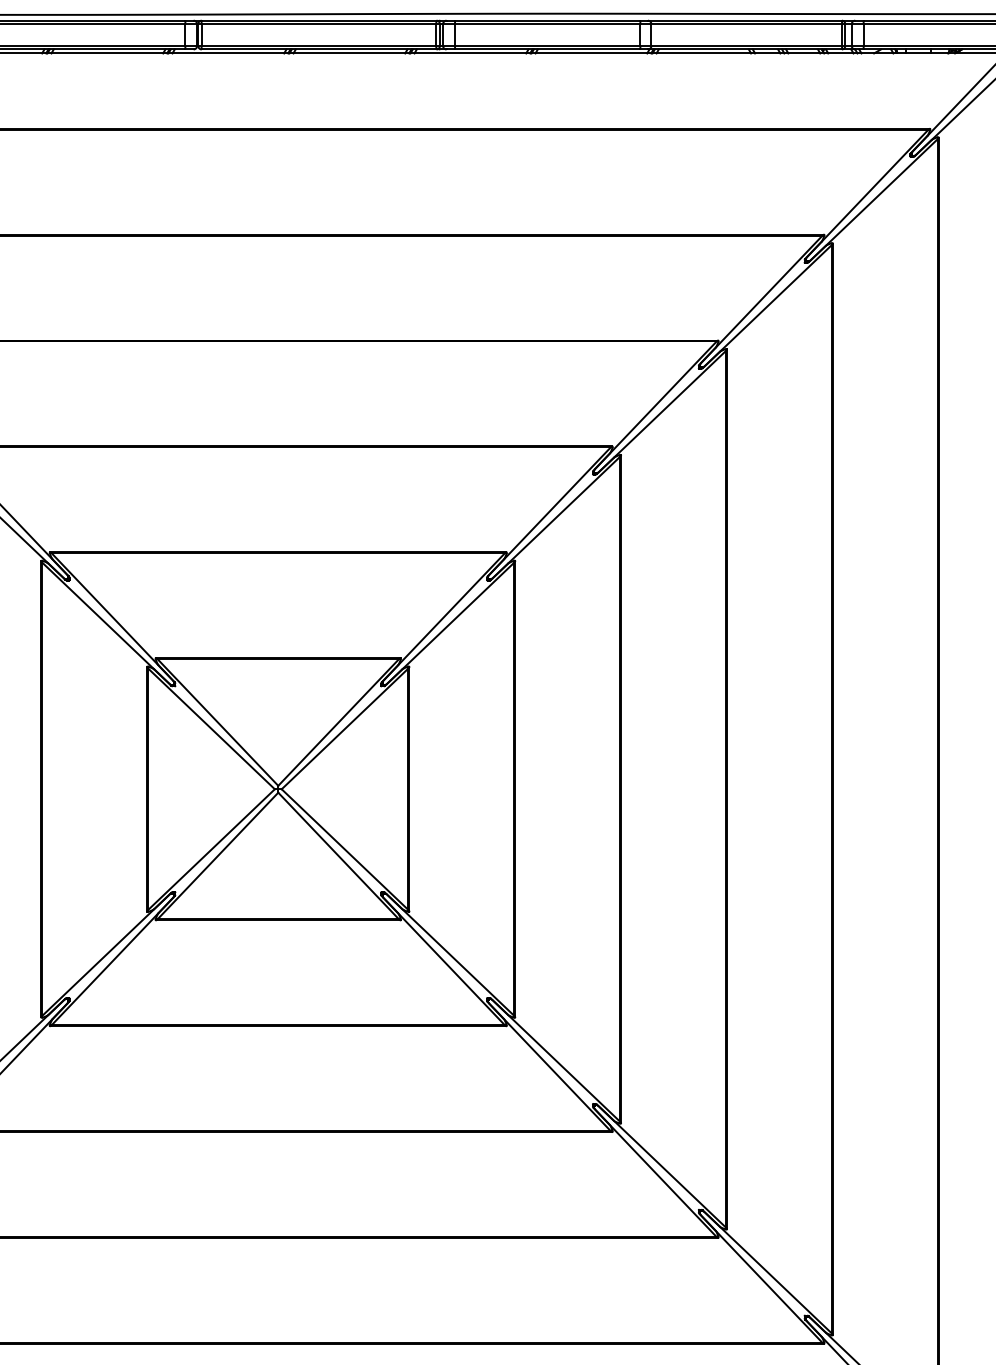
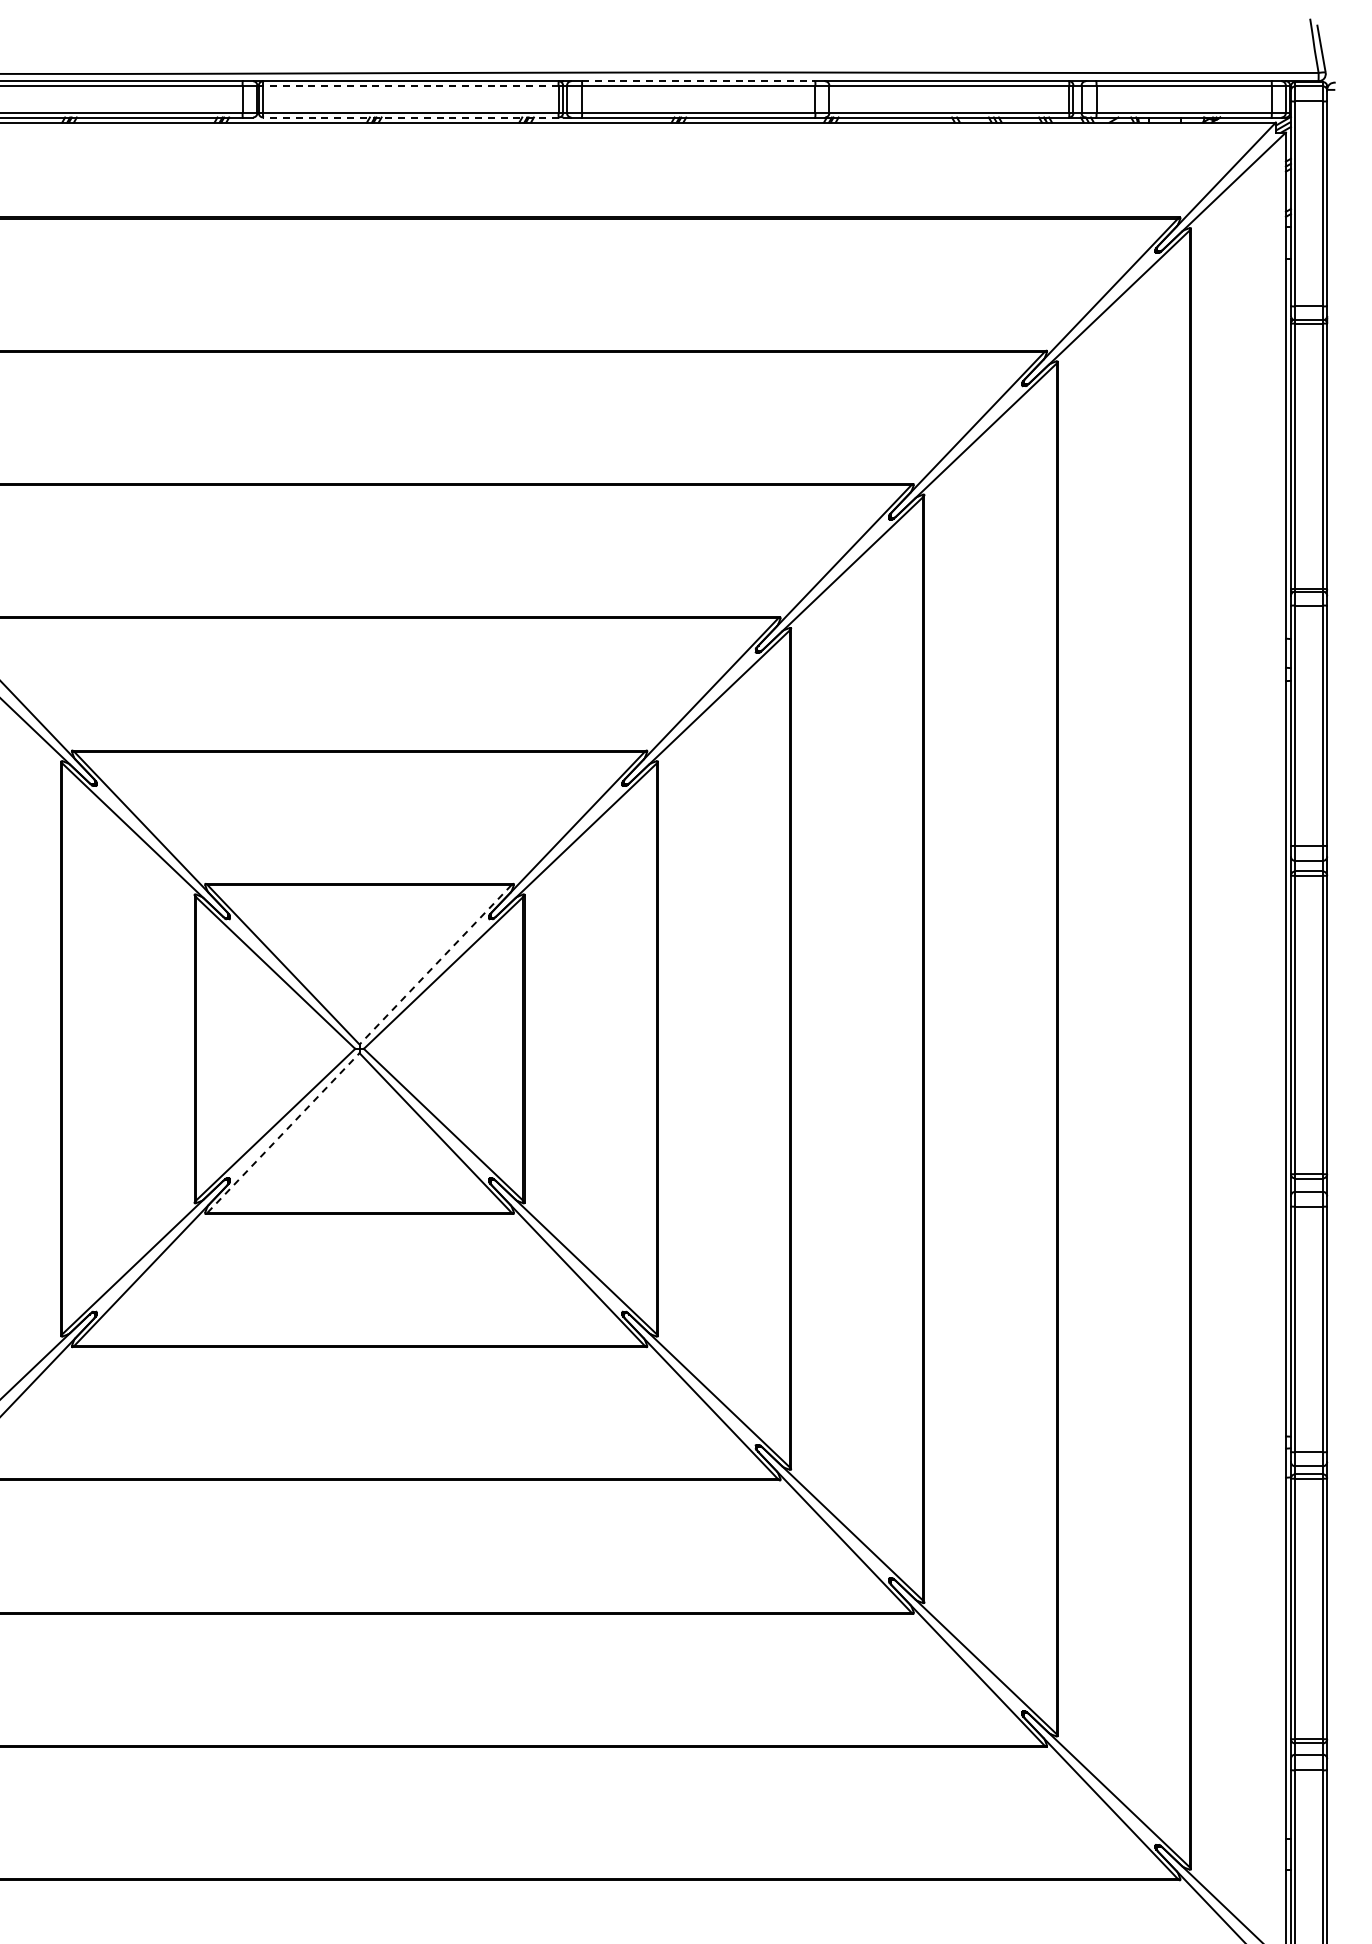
line: (547, 20) -> (698, 81), solid -> dashed
line: (318, 24) -> (410, 85), solid -> dashed
line: (318, 49) -> (410, 117), solid -> dashed
line: (338, 723) -> (435, 965), solid -> dashed
line: (217, 855) -> (283, 1132), solid -> dashed

